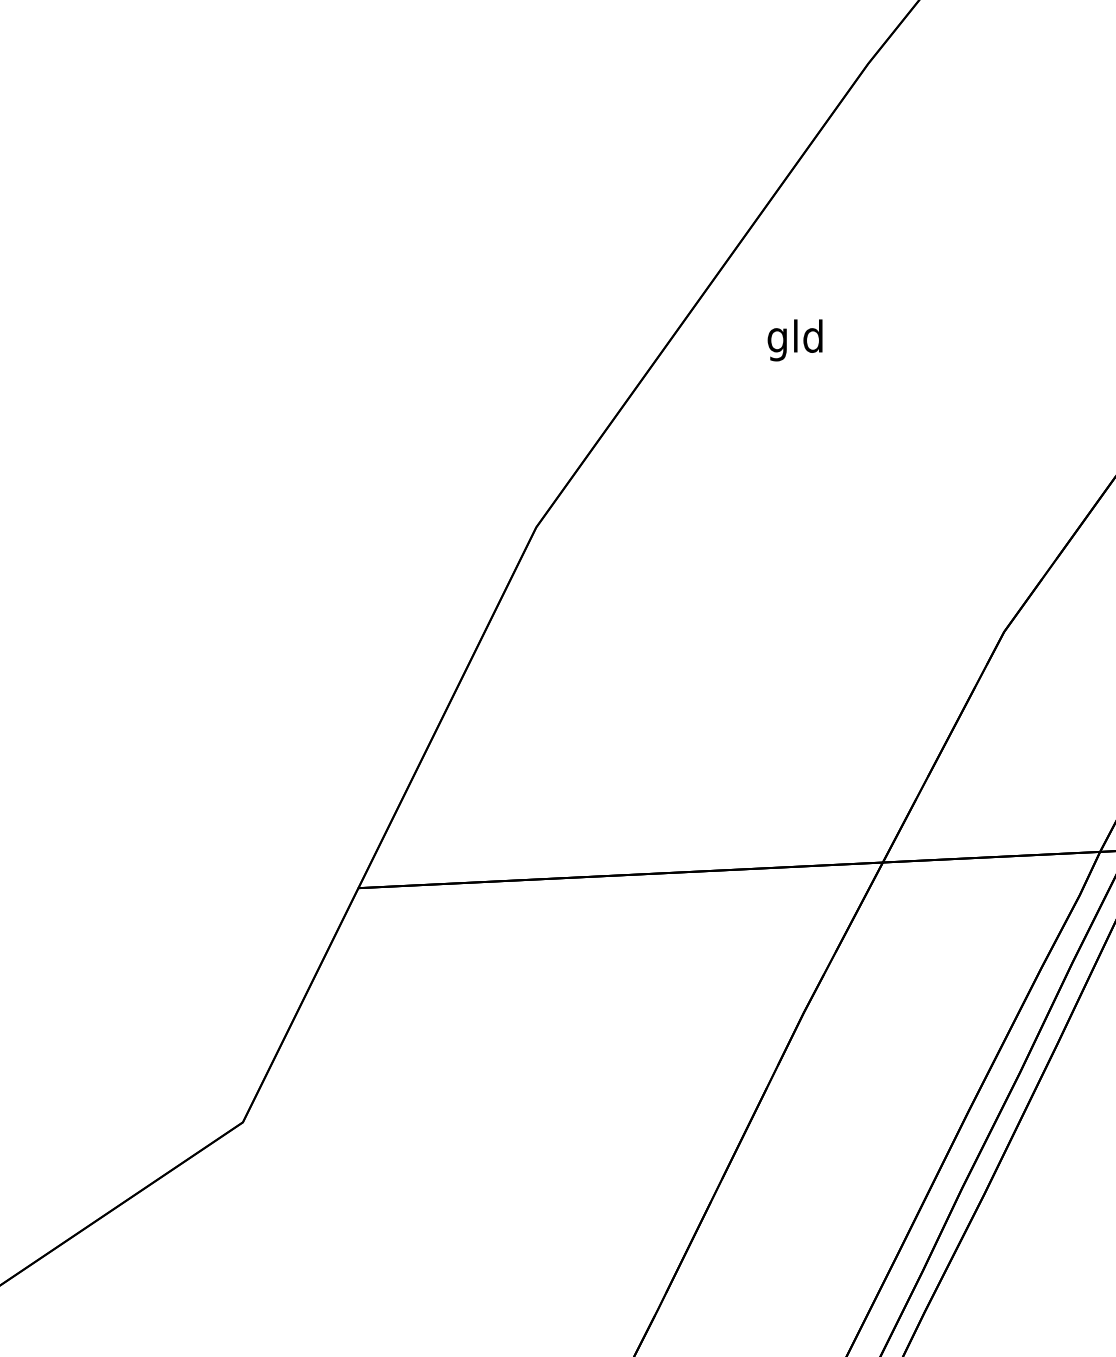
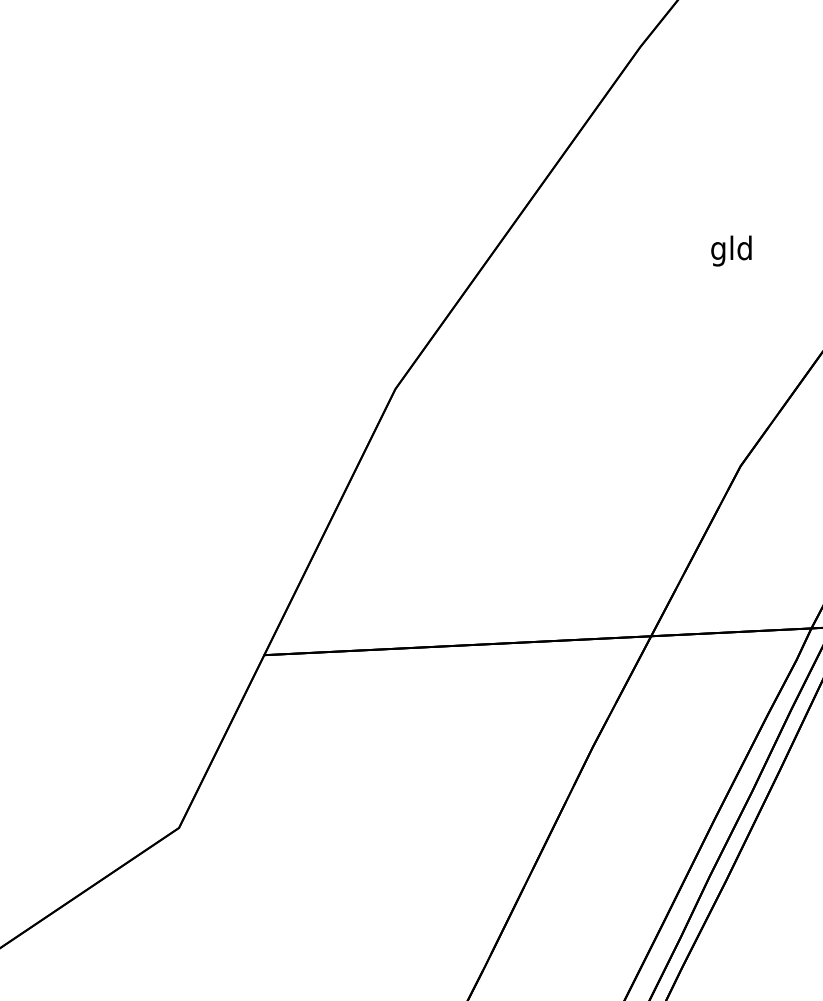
text: (795, 339) -> (731, 250), moved

